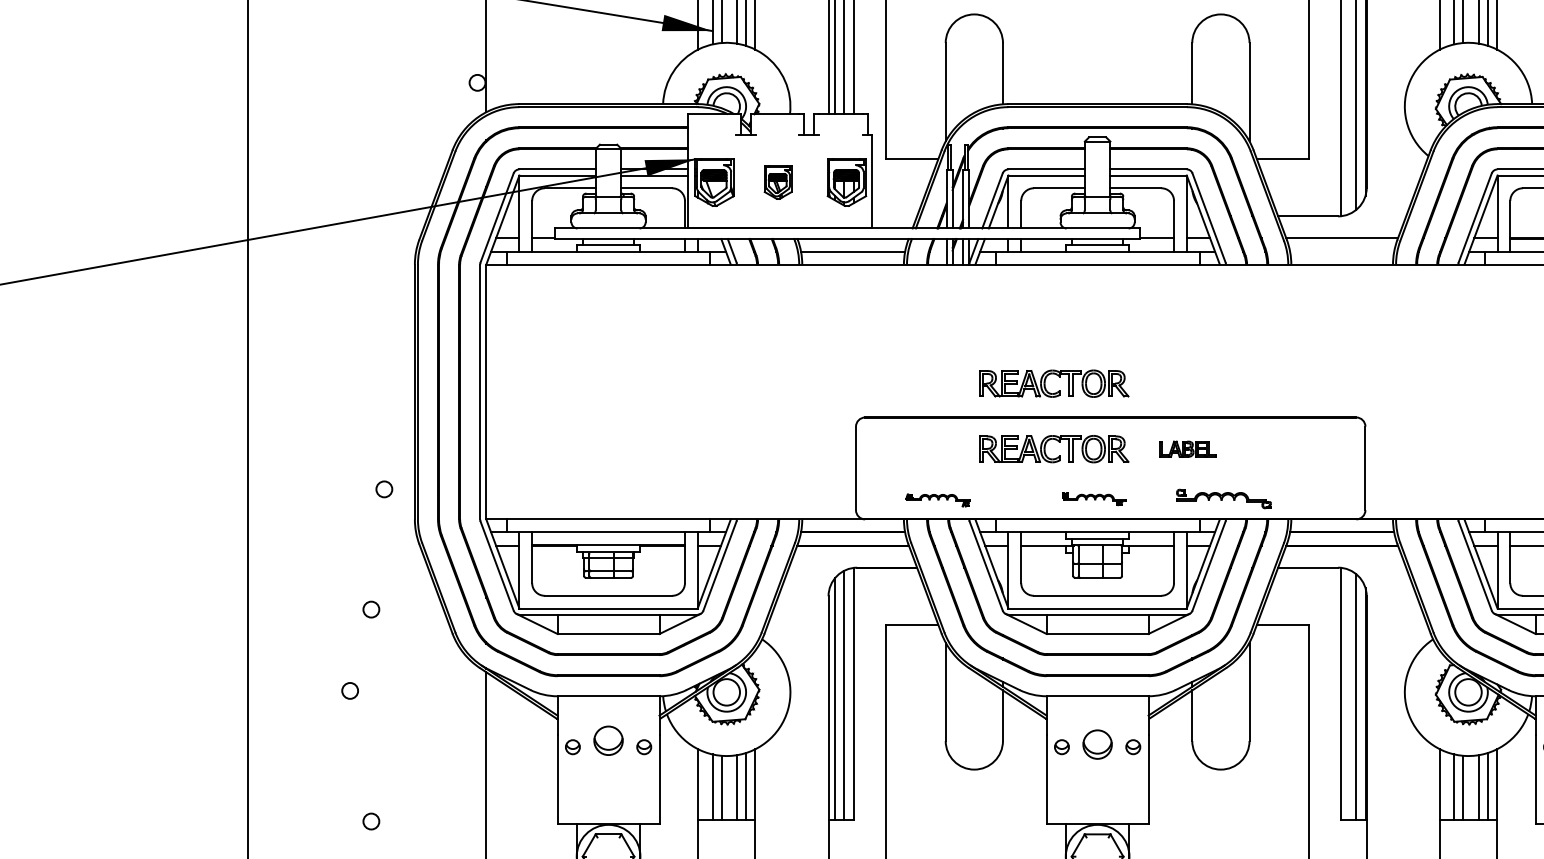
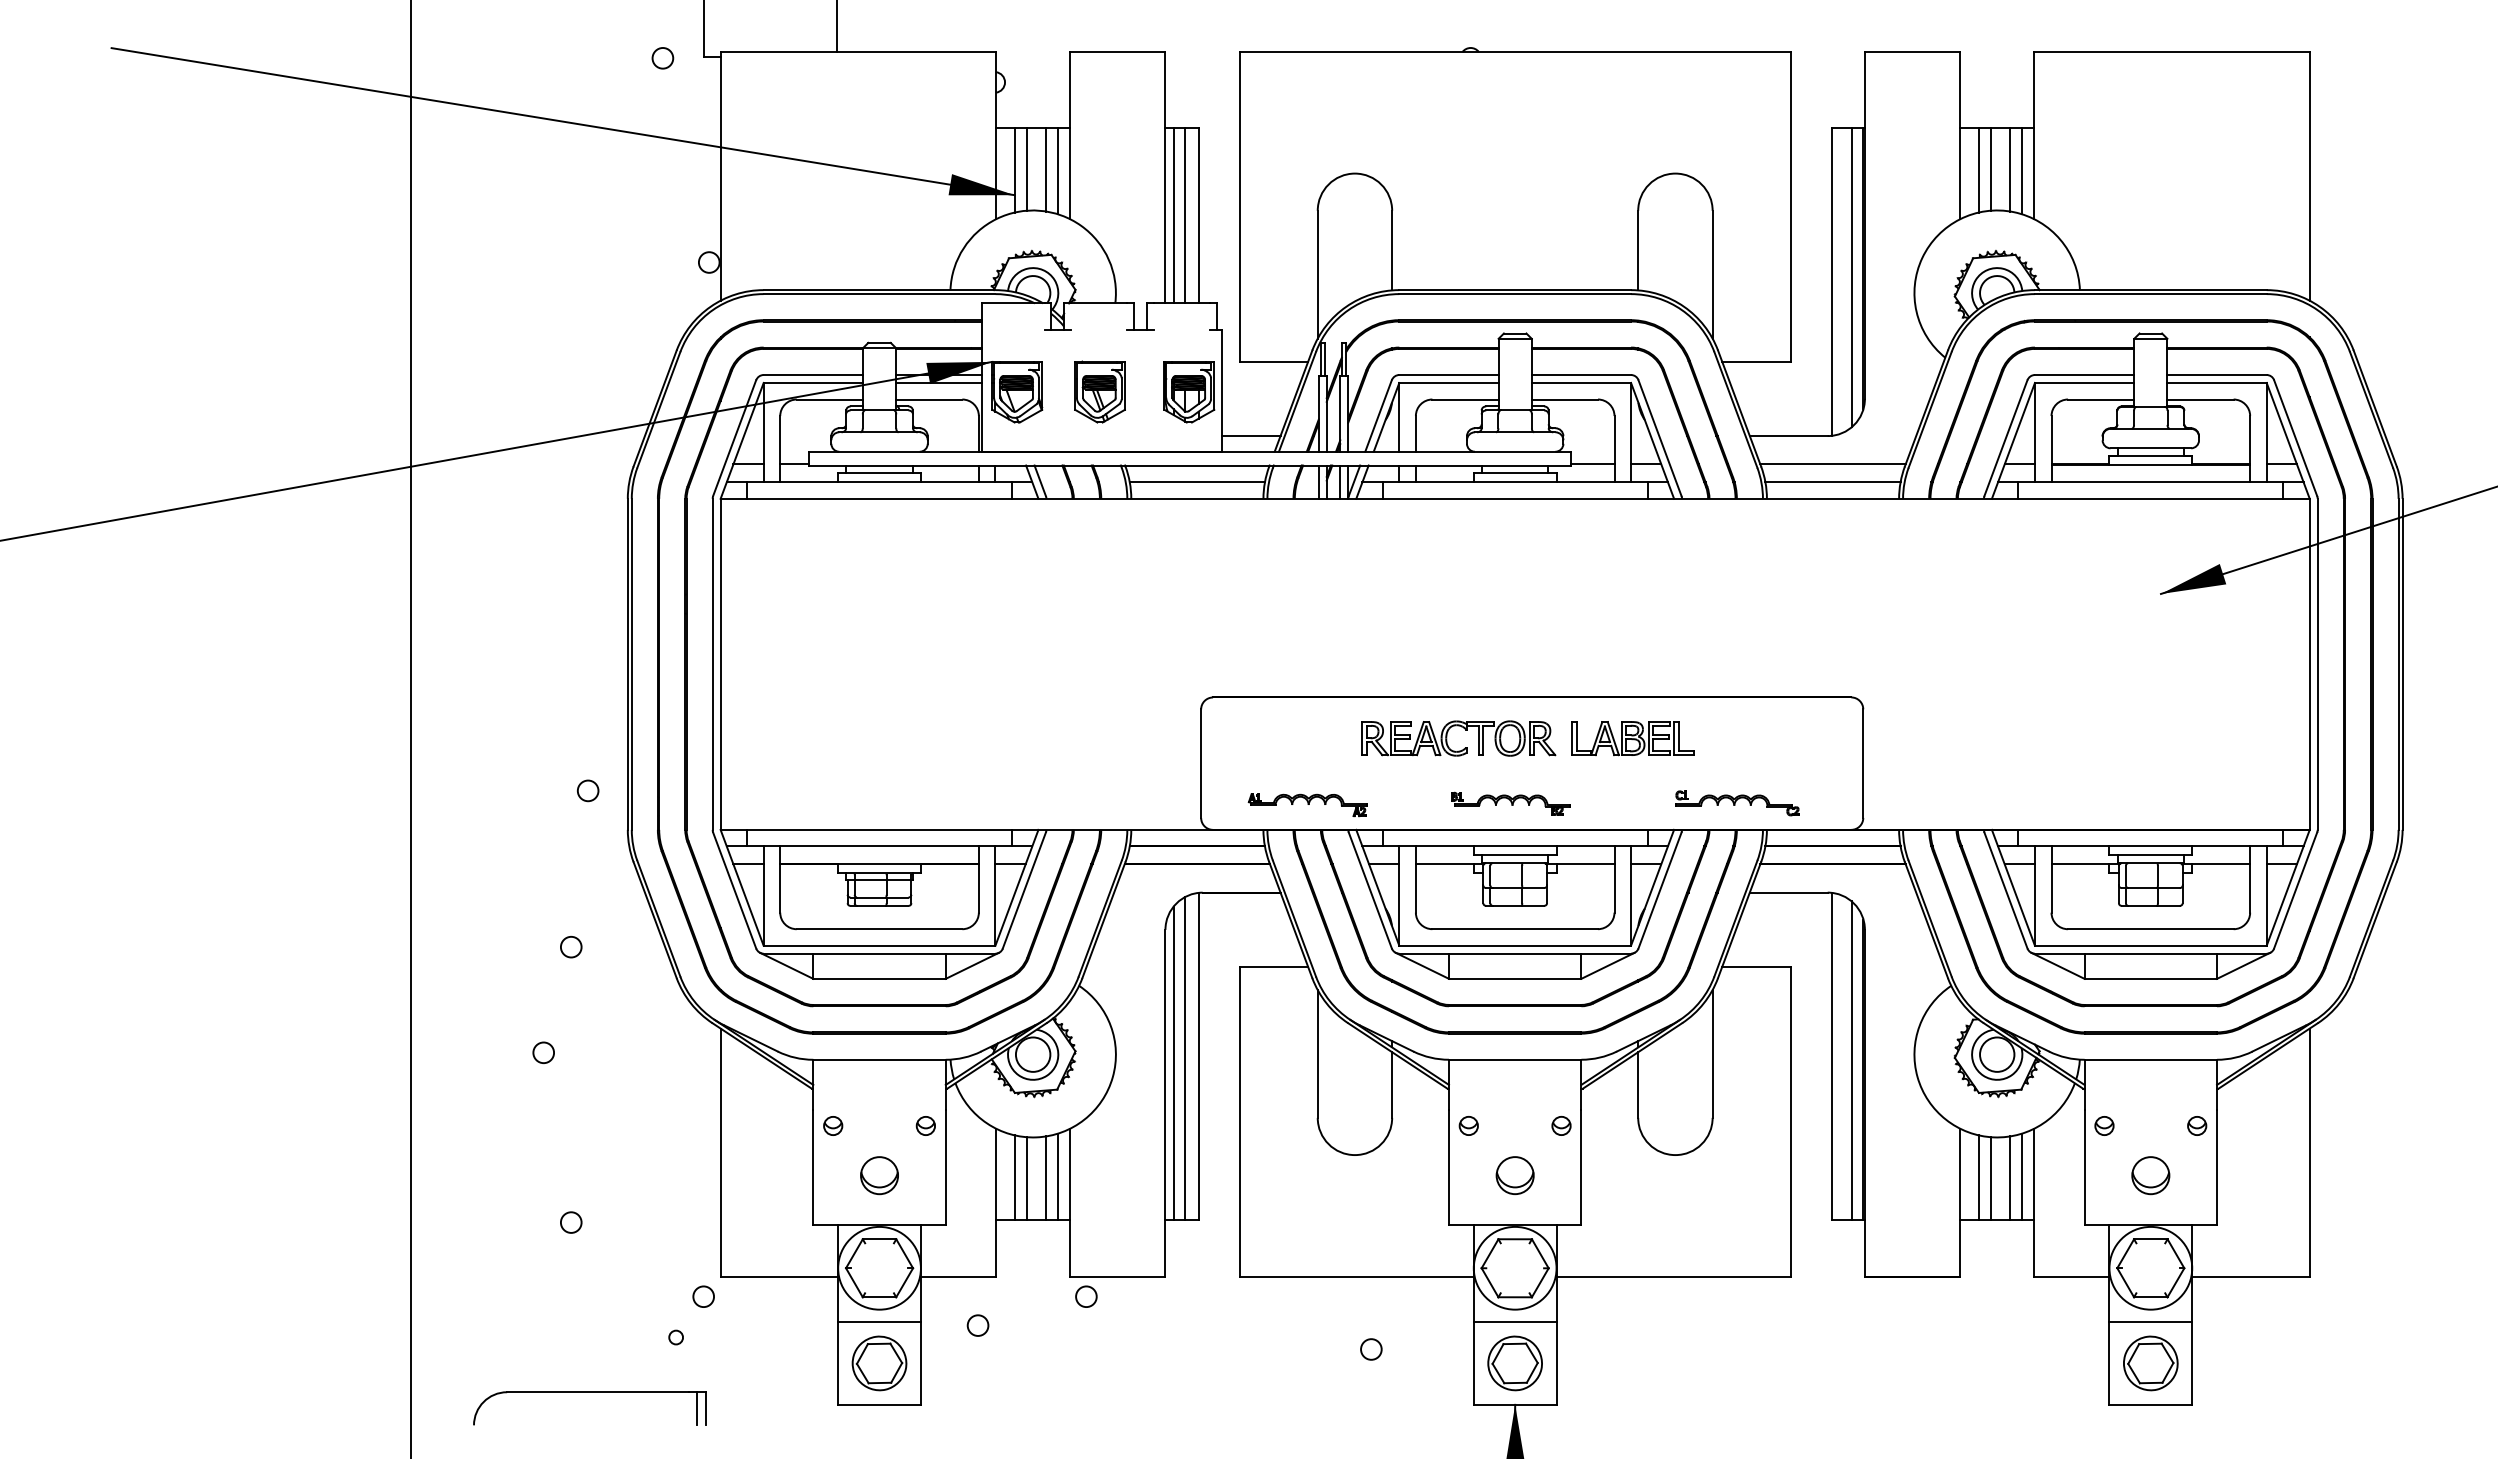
part: (777, 182) -> (1099, 391), size x1.43
line: (894, 216) -> (1251, 436), added
line: (1341, 252) -> (1832, 482), added
part: (1059, 377) -> (1465, 645), removed
part: (1187, 449) -> (1632, 738), size x1.67
part: (1094, 499) -> (1510, 803), size x1.43
part: (1224, 499) -> (1737, 803), moved
part: (937, 500) -> (1307, 805), size x1.43
part: (608, 740) -> (879, 1175), moved
part: (1097, 744) -> (1514, 1175), moved

